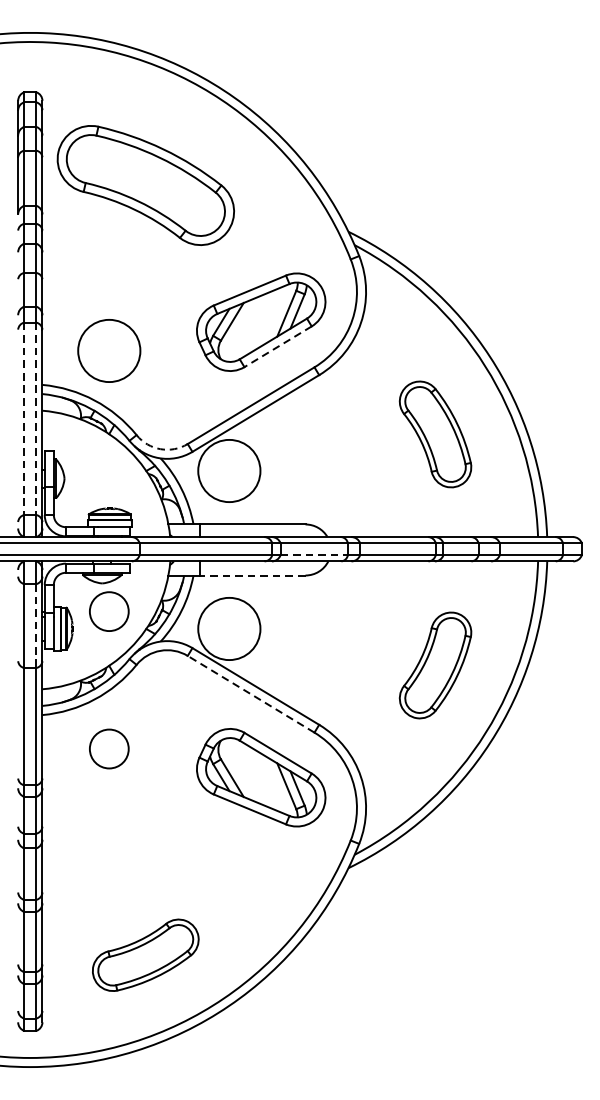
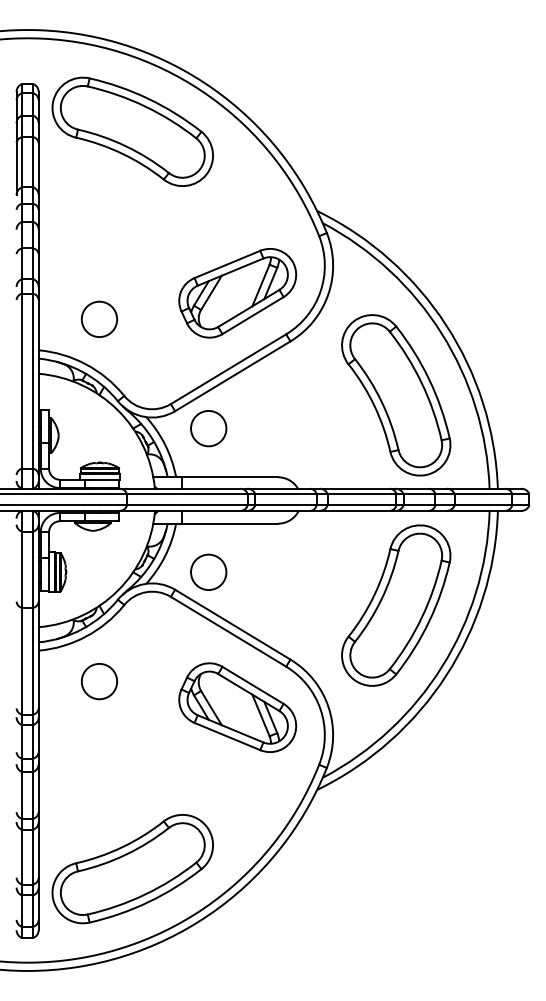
part: (145, 185) -> (132, 131), moved
line: (278, 346) -> (253, 315), dashed -> solid
circle: (109, 351) -> (99, 319), size x0.62
line: (24, 419) -> (22, 381), dashed -> solid
line: (36, 419) -> (33, 381), dashed -> solid
part: (435, 434) -> (396, 395), size x1.67
arc: (160, 448) -> (146, 408), dashed -> solid
circle: (229, 470) -> (208, 428), size x0.62
line: (313, 555) -> (285, 505), dashed -> solid
line: (253, 575) -> (230, 523), dashed -> solid
circle: (109, 611) -> (99, 556), removed
line: (36, 626) -> (33, 570), dashed -> solid
circle: (229, 629) -> (208, 572), size x0.62
part: (435, 665) -> (396, 605), size x1.67
line: (251, 693) -> (228, 631), dashed -> solid
part: (145, 955) -> (132, 869), size x1.67

